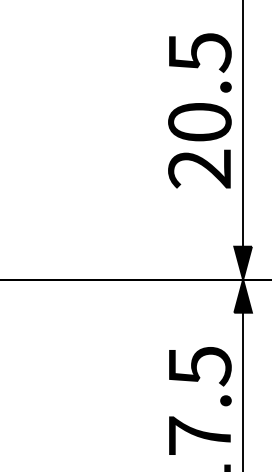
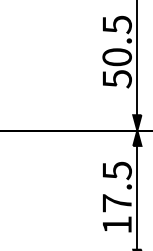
text: (198, 169) -> (116, 79), 20.5 -> 50.5

